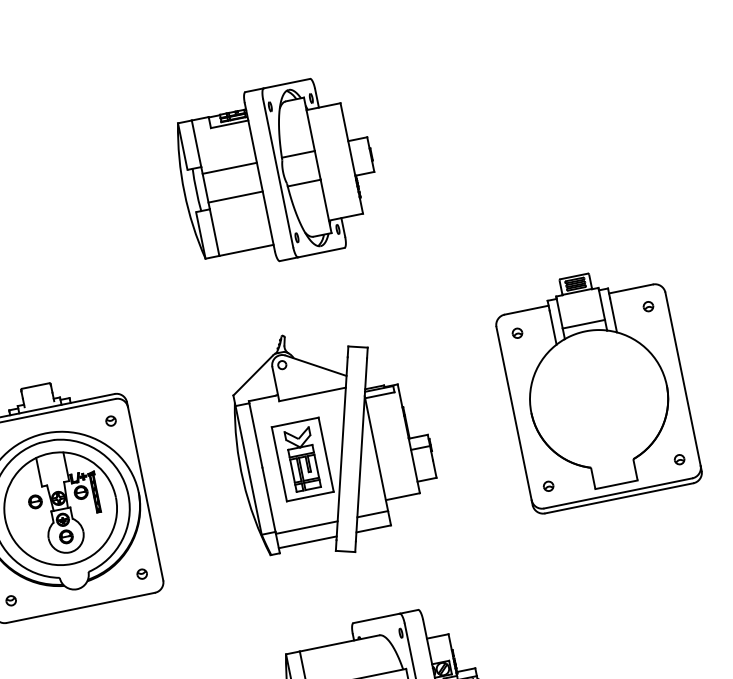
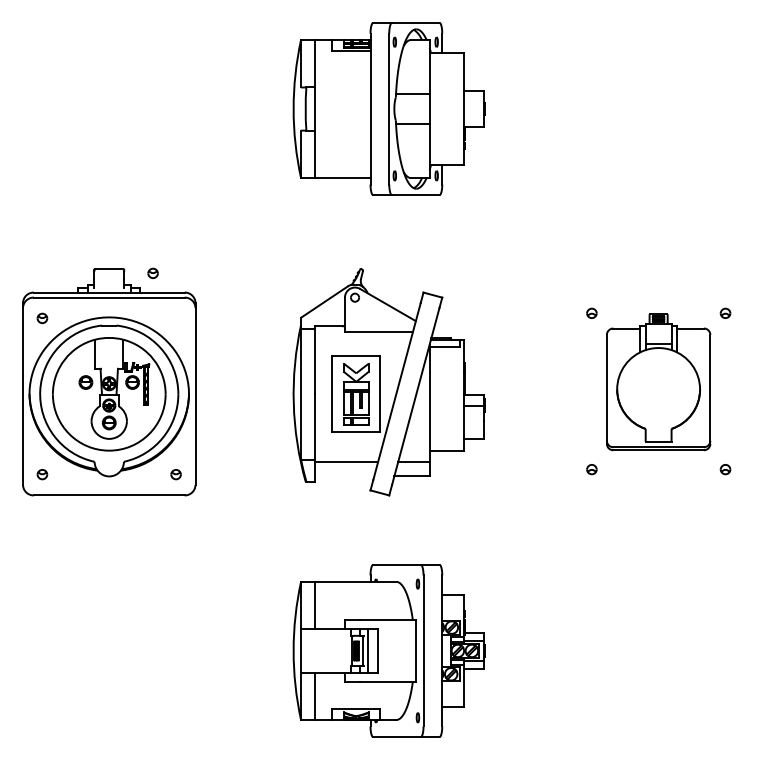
line: (229, 168) -> (342, 94), removed
line: (235, 196) -> (342, 123), removed
part: (596, 387) -> (658, 382), size x0.6
part: (110, 420) -> (152, 272), moved
line: (307, 542) -> (344, 476), removed

